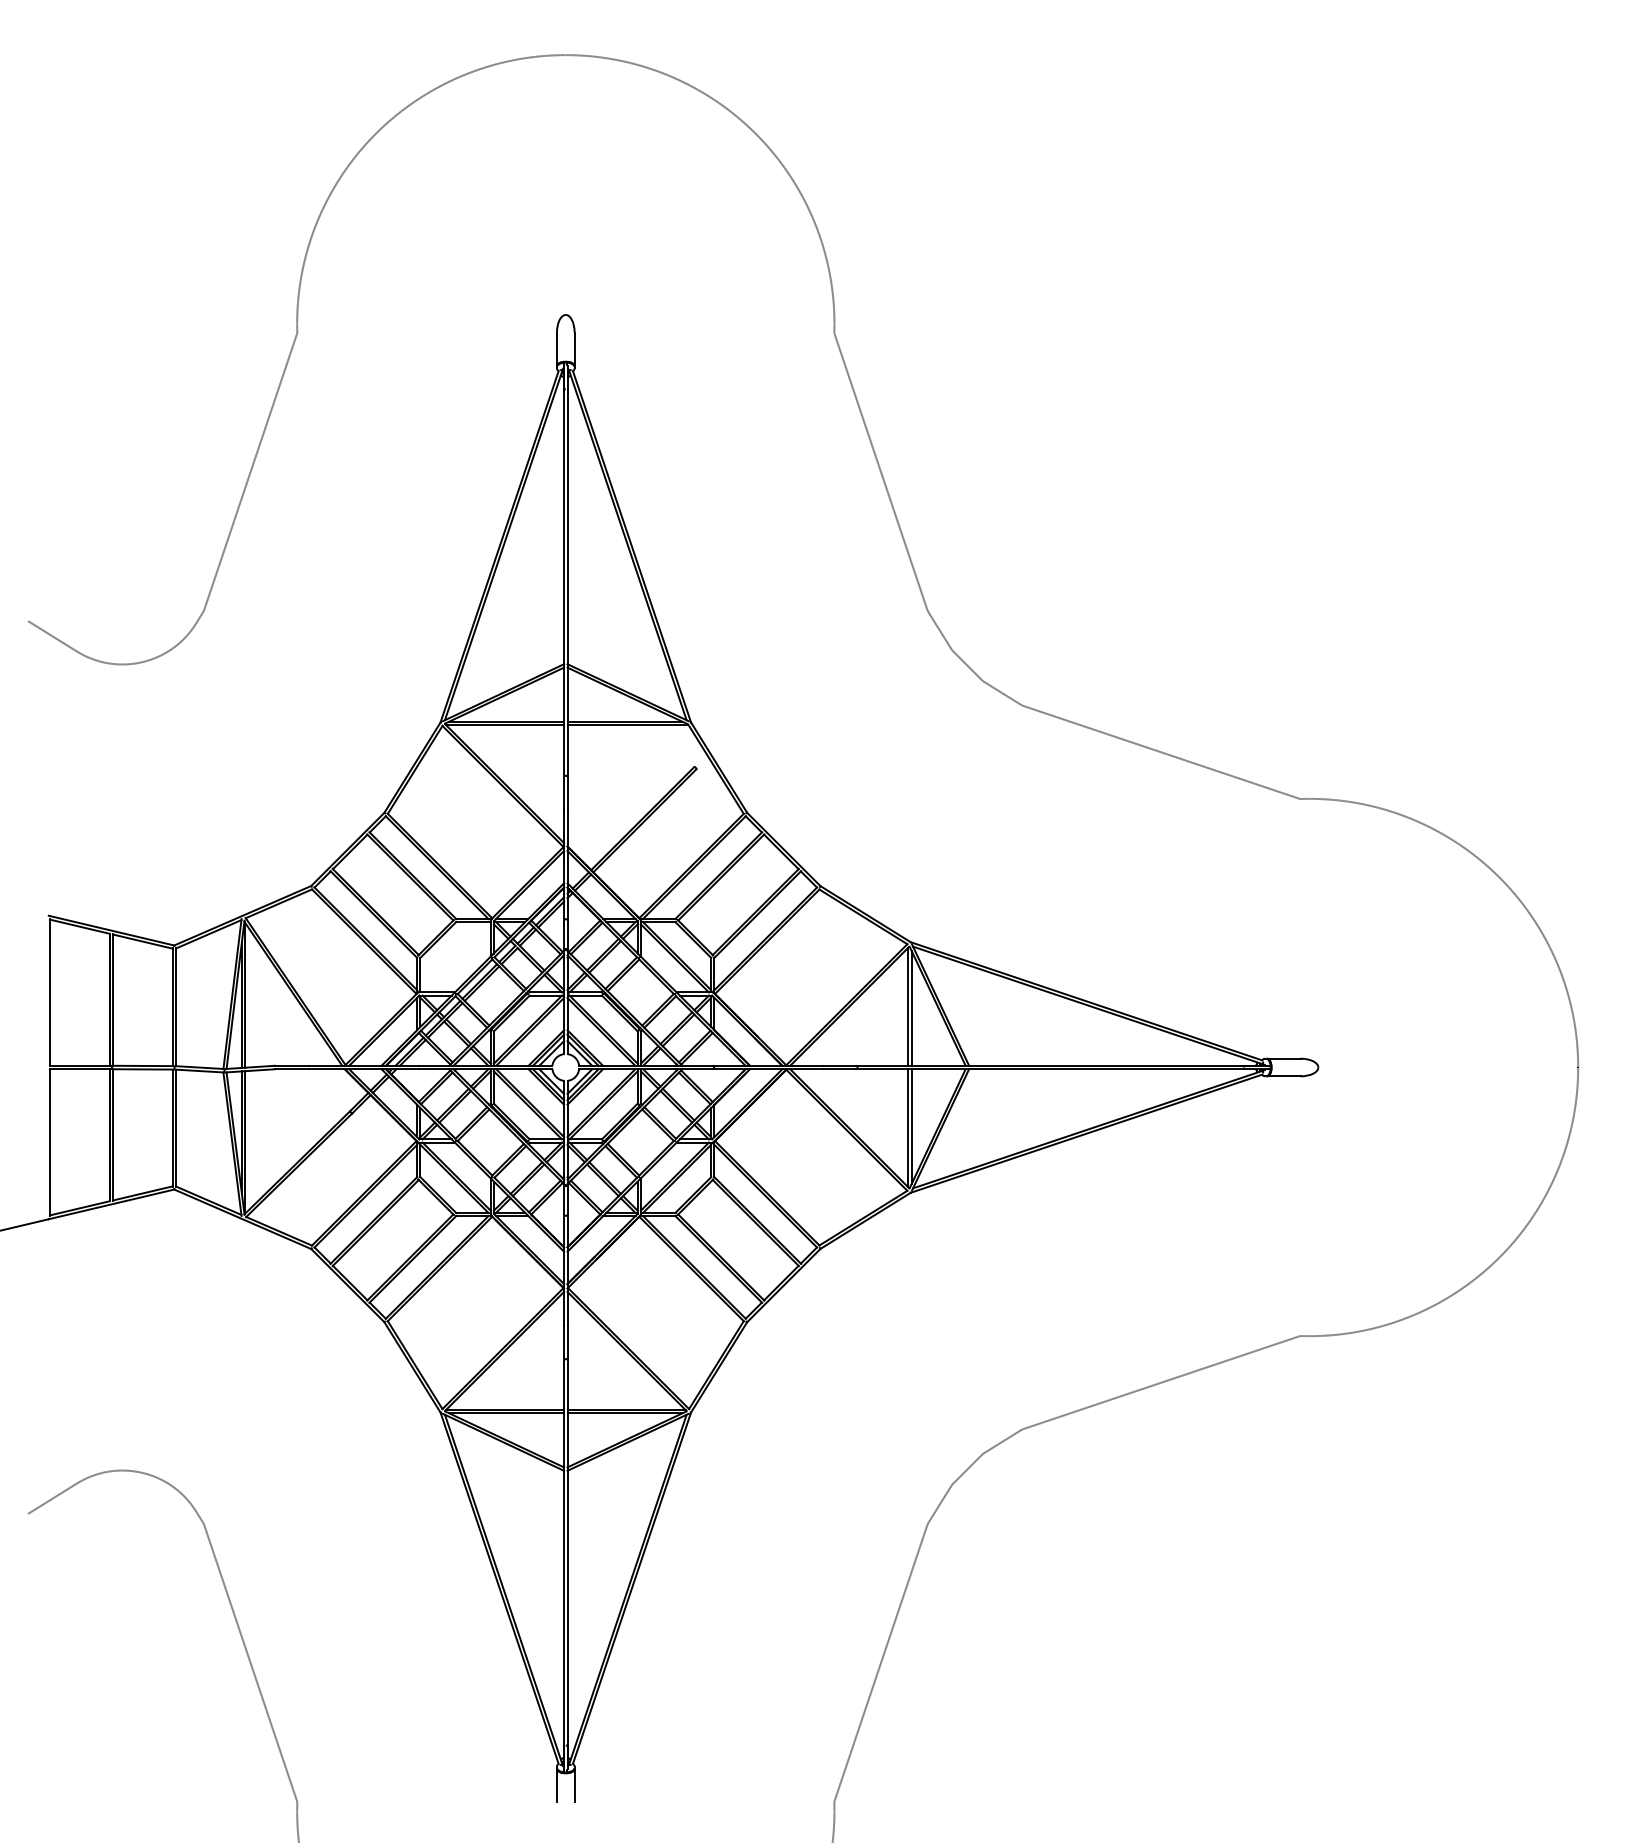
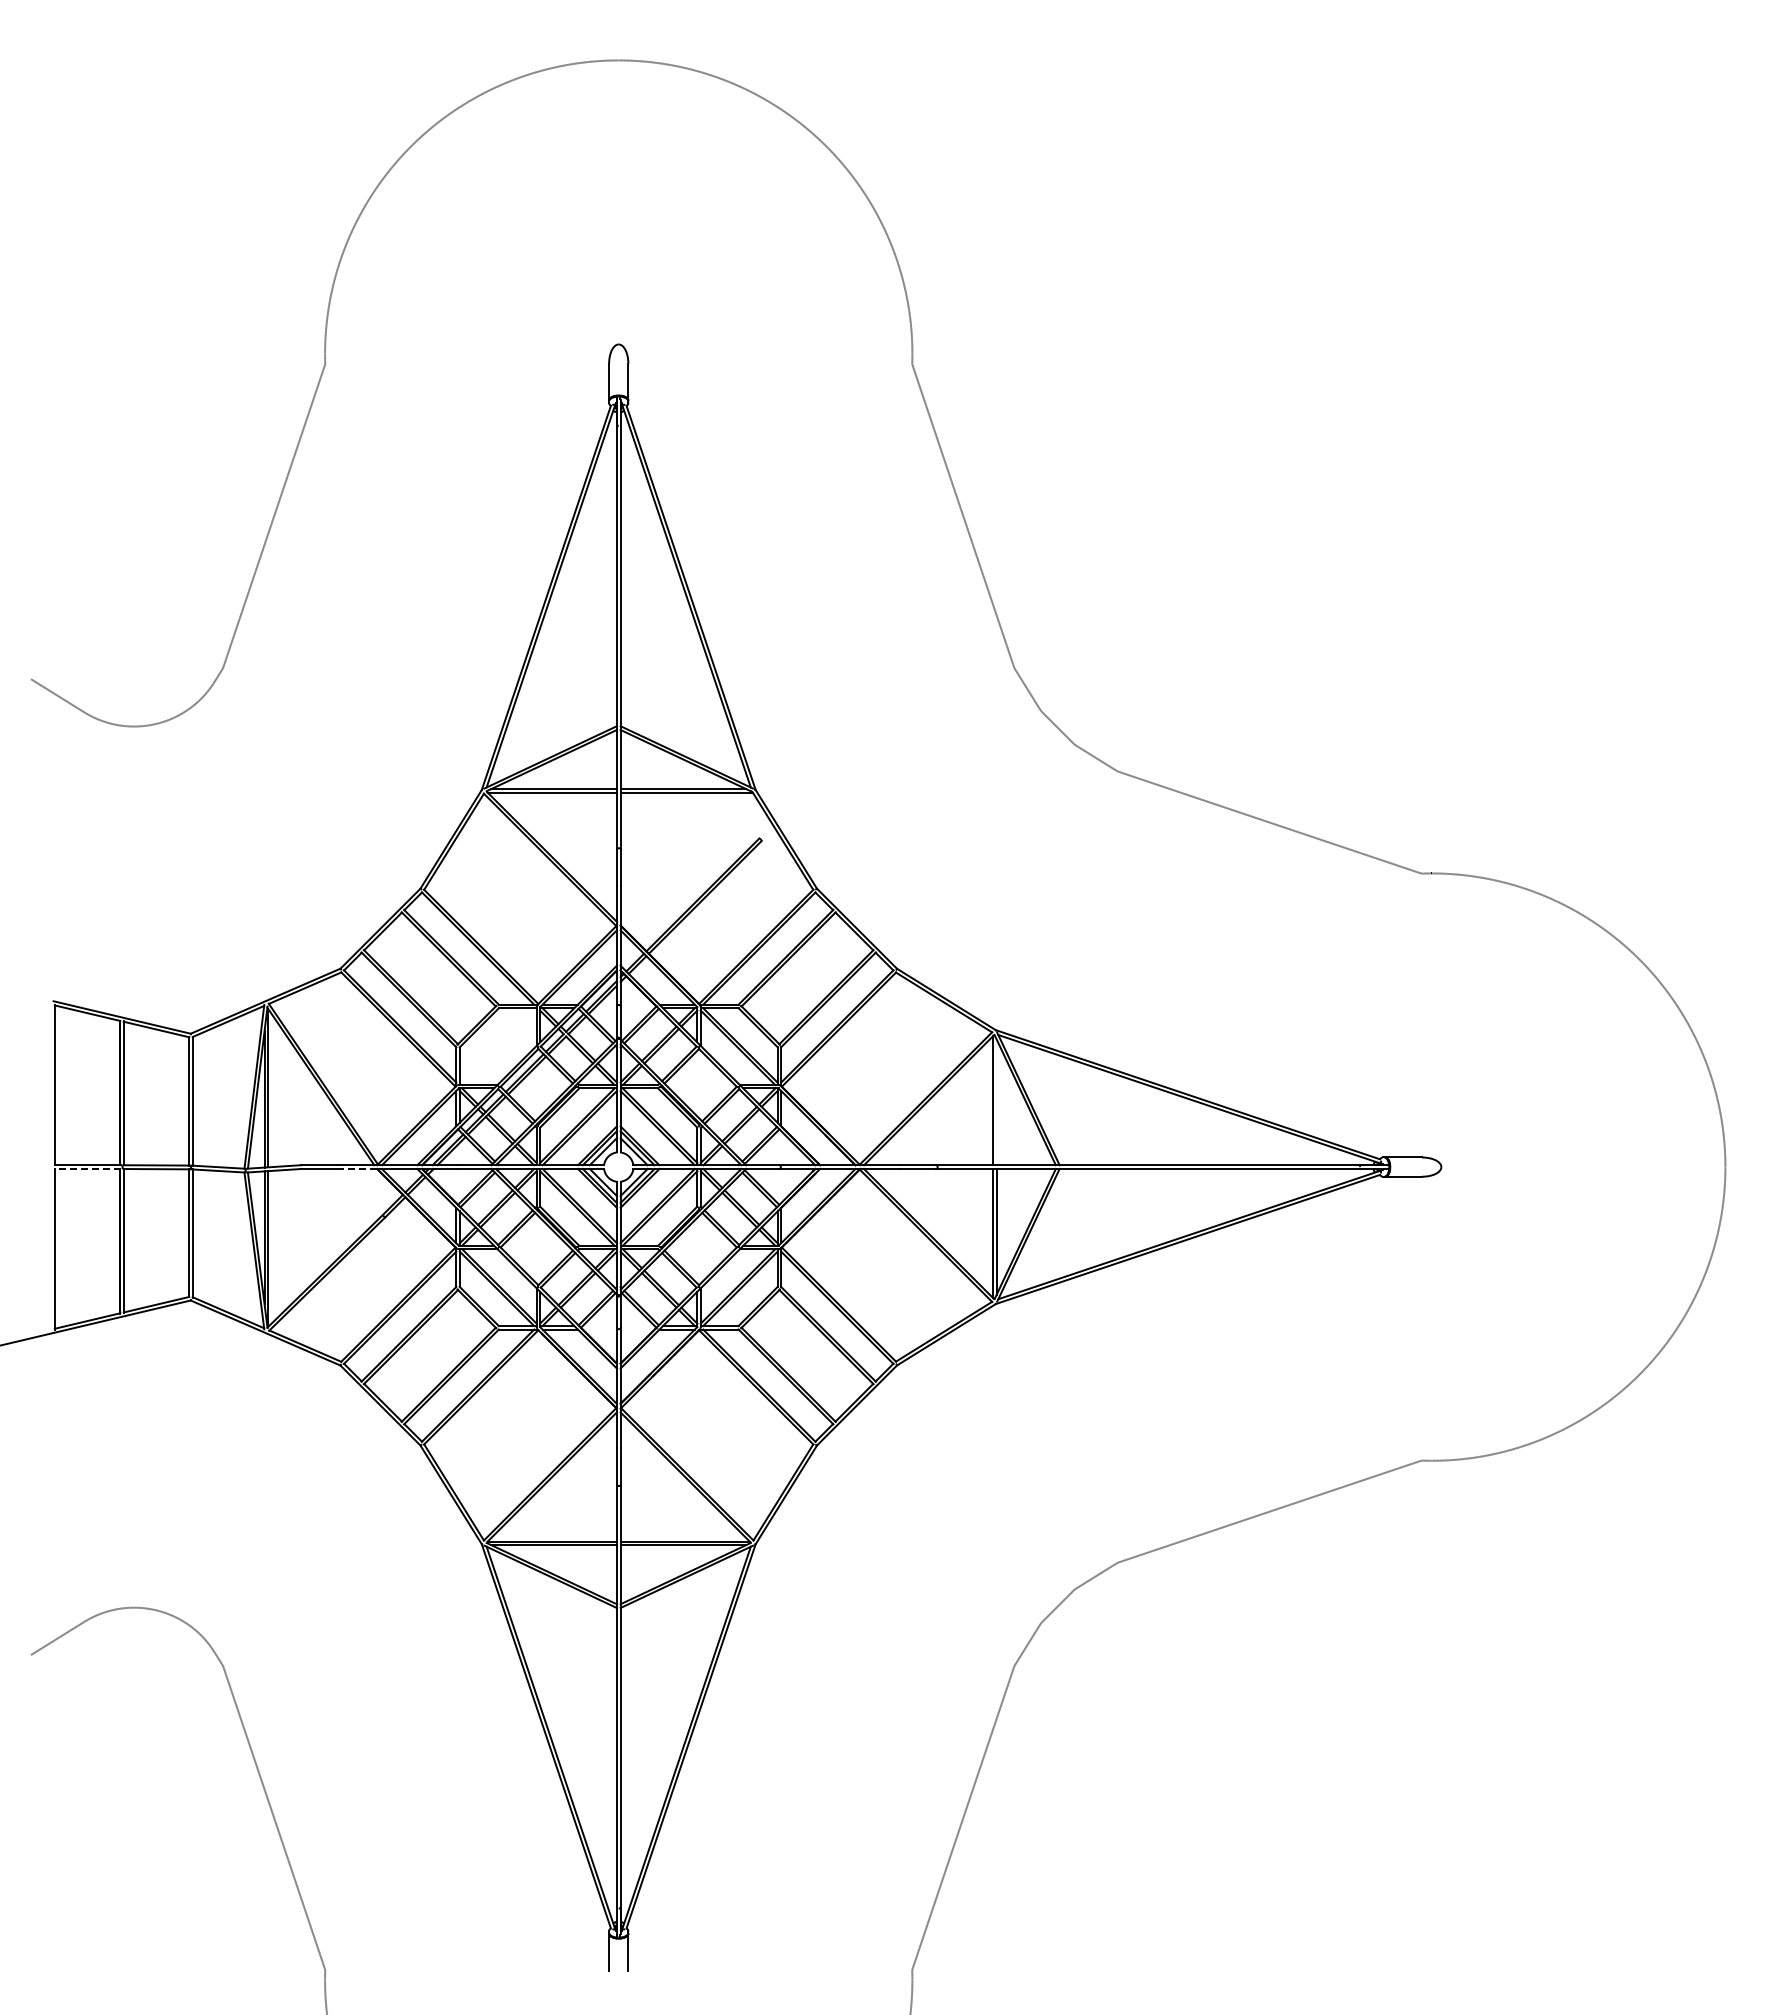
line: (911, 1008) -> (996, 1102), removed
line: (79, 1069) -> (87, 1169), solid -> dashed
line: (326, 1069) -> (357, 1169), solid -> dashed

